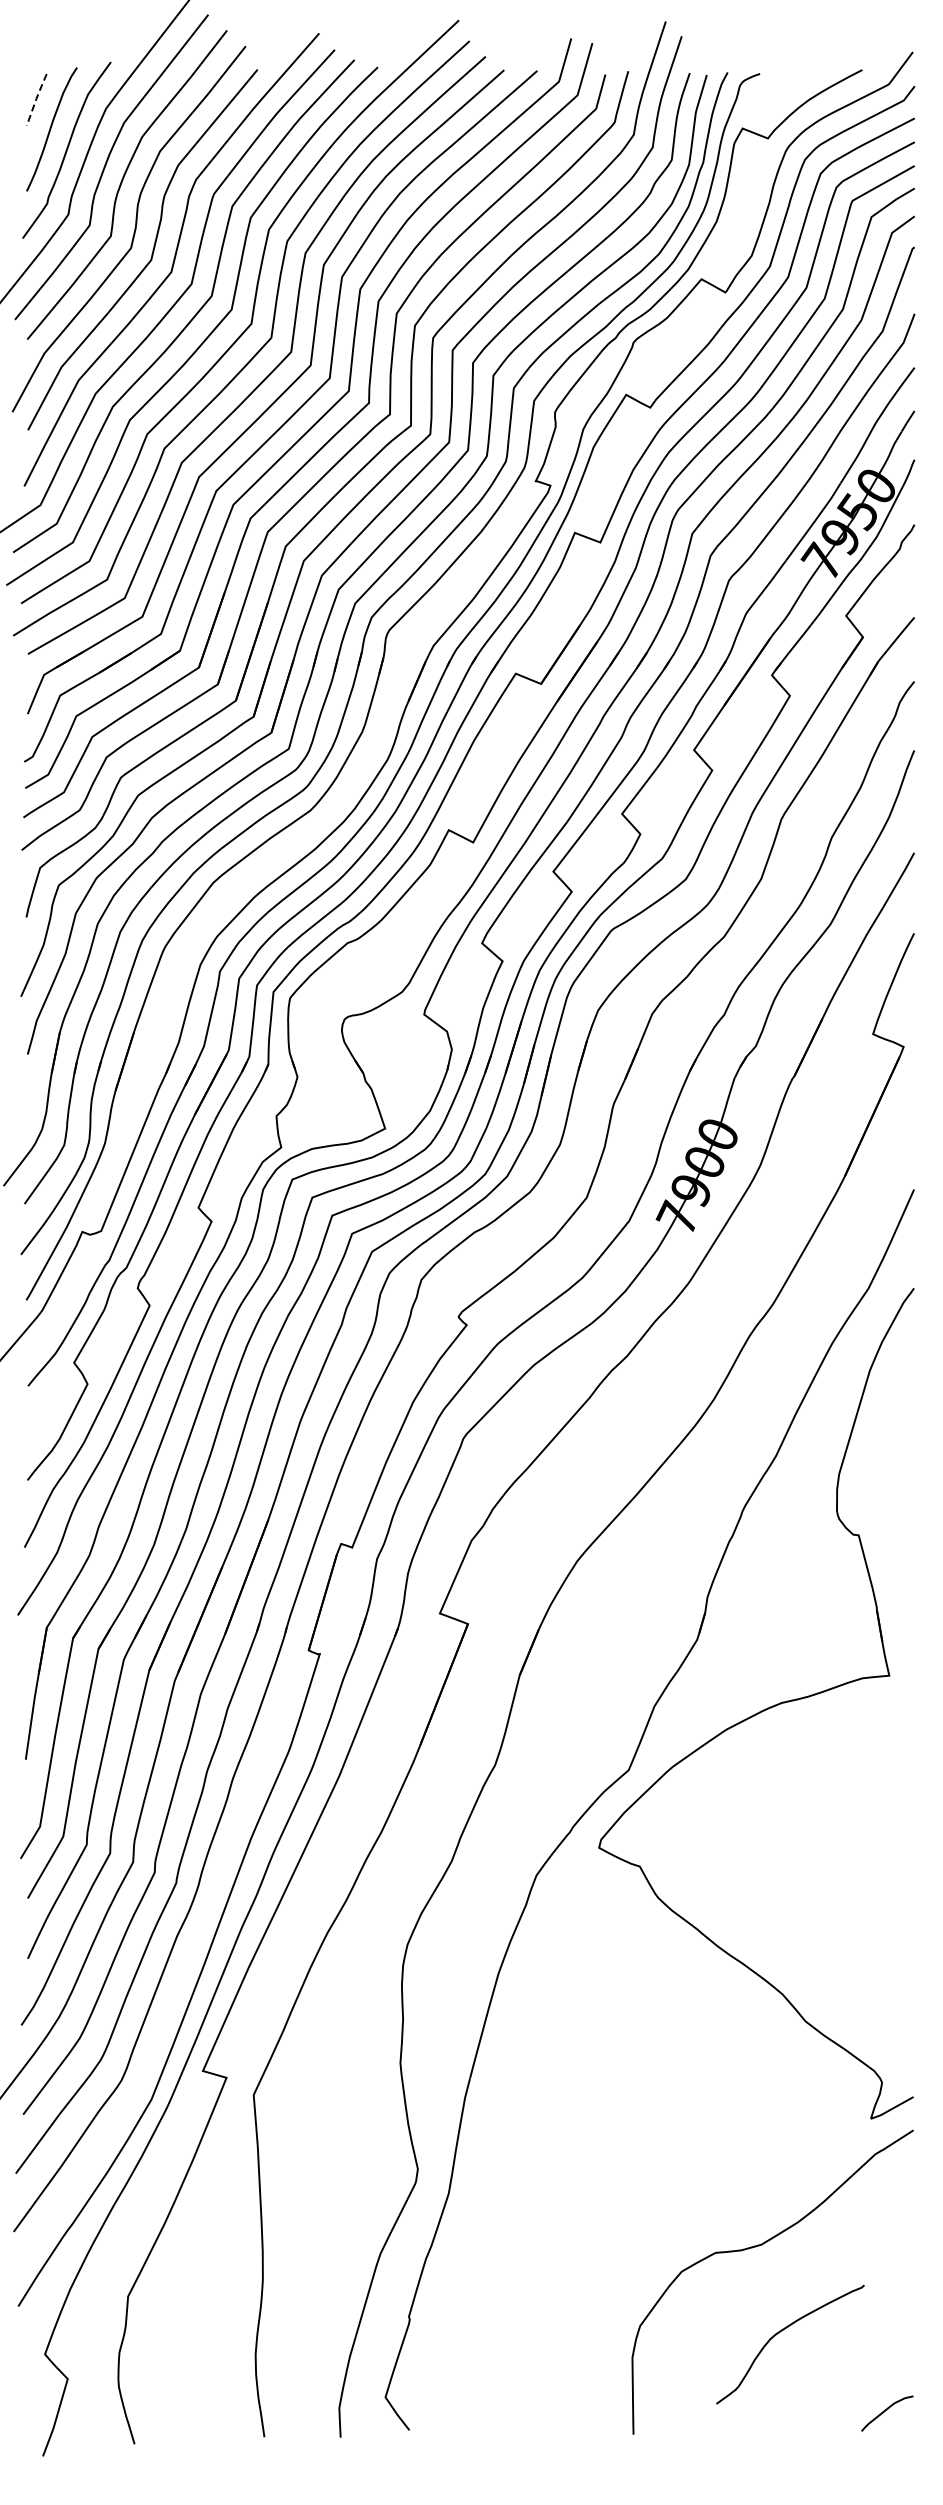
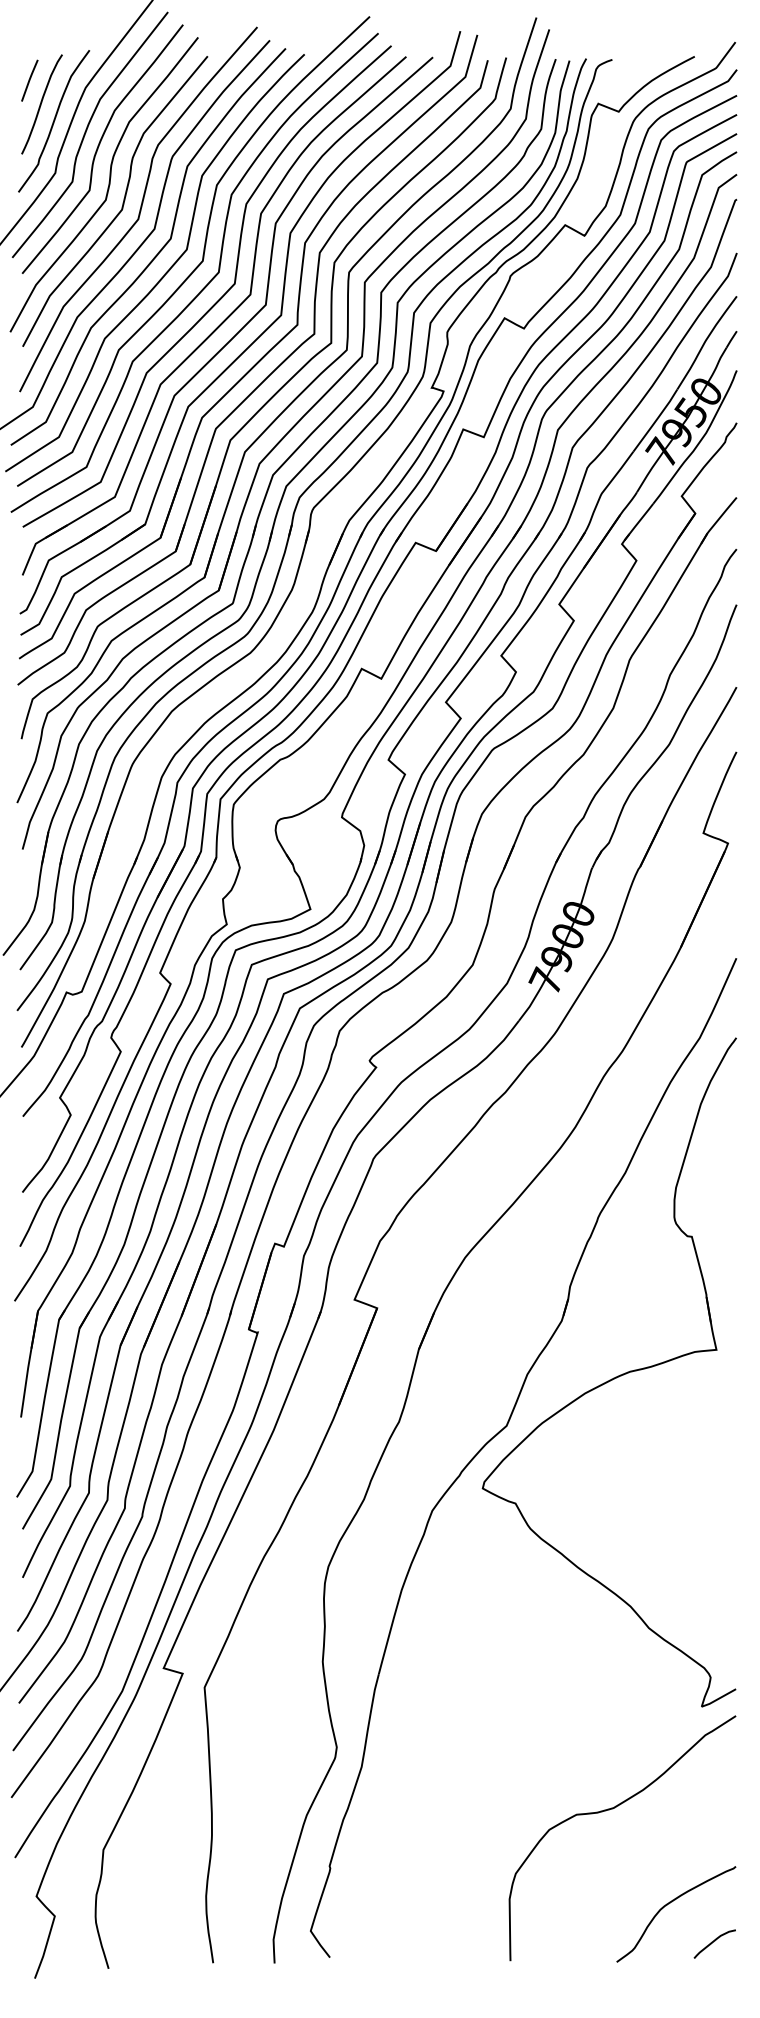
line: (36, 99) -> (29, 80), dashed -> solid
curve: (782, 2331) -> (669, 1903), moved

